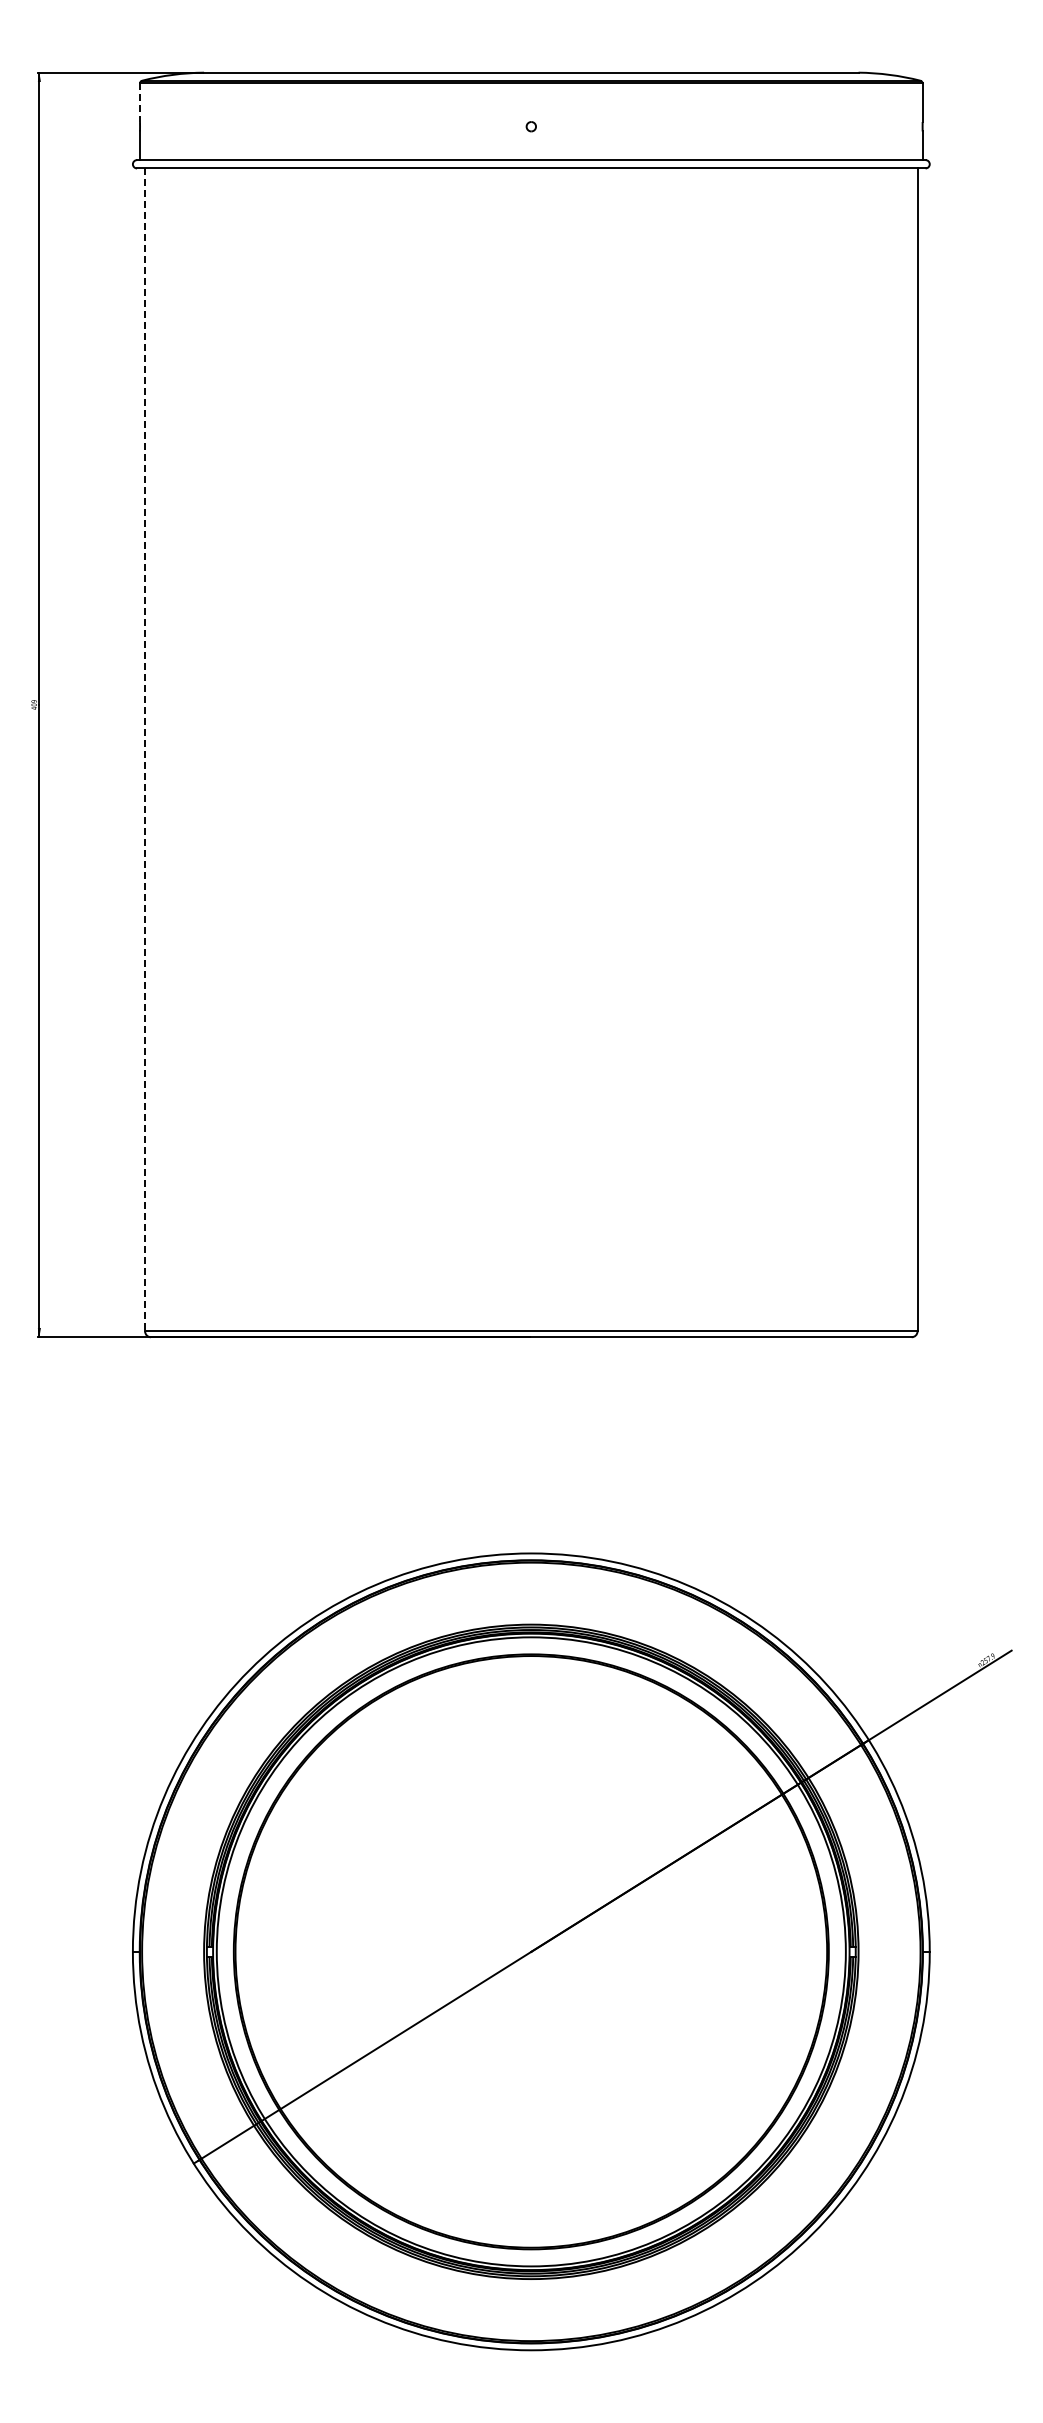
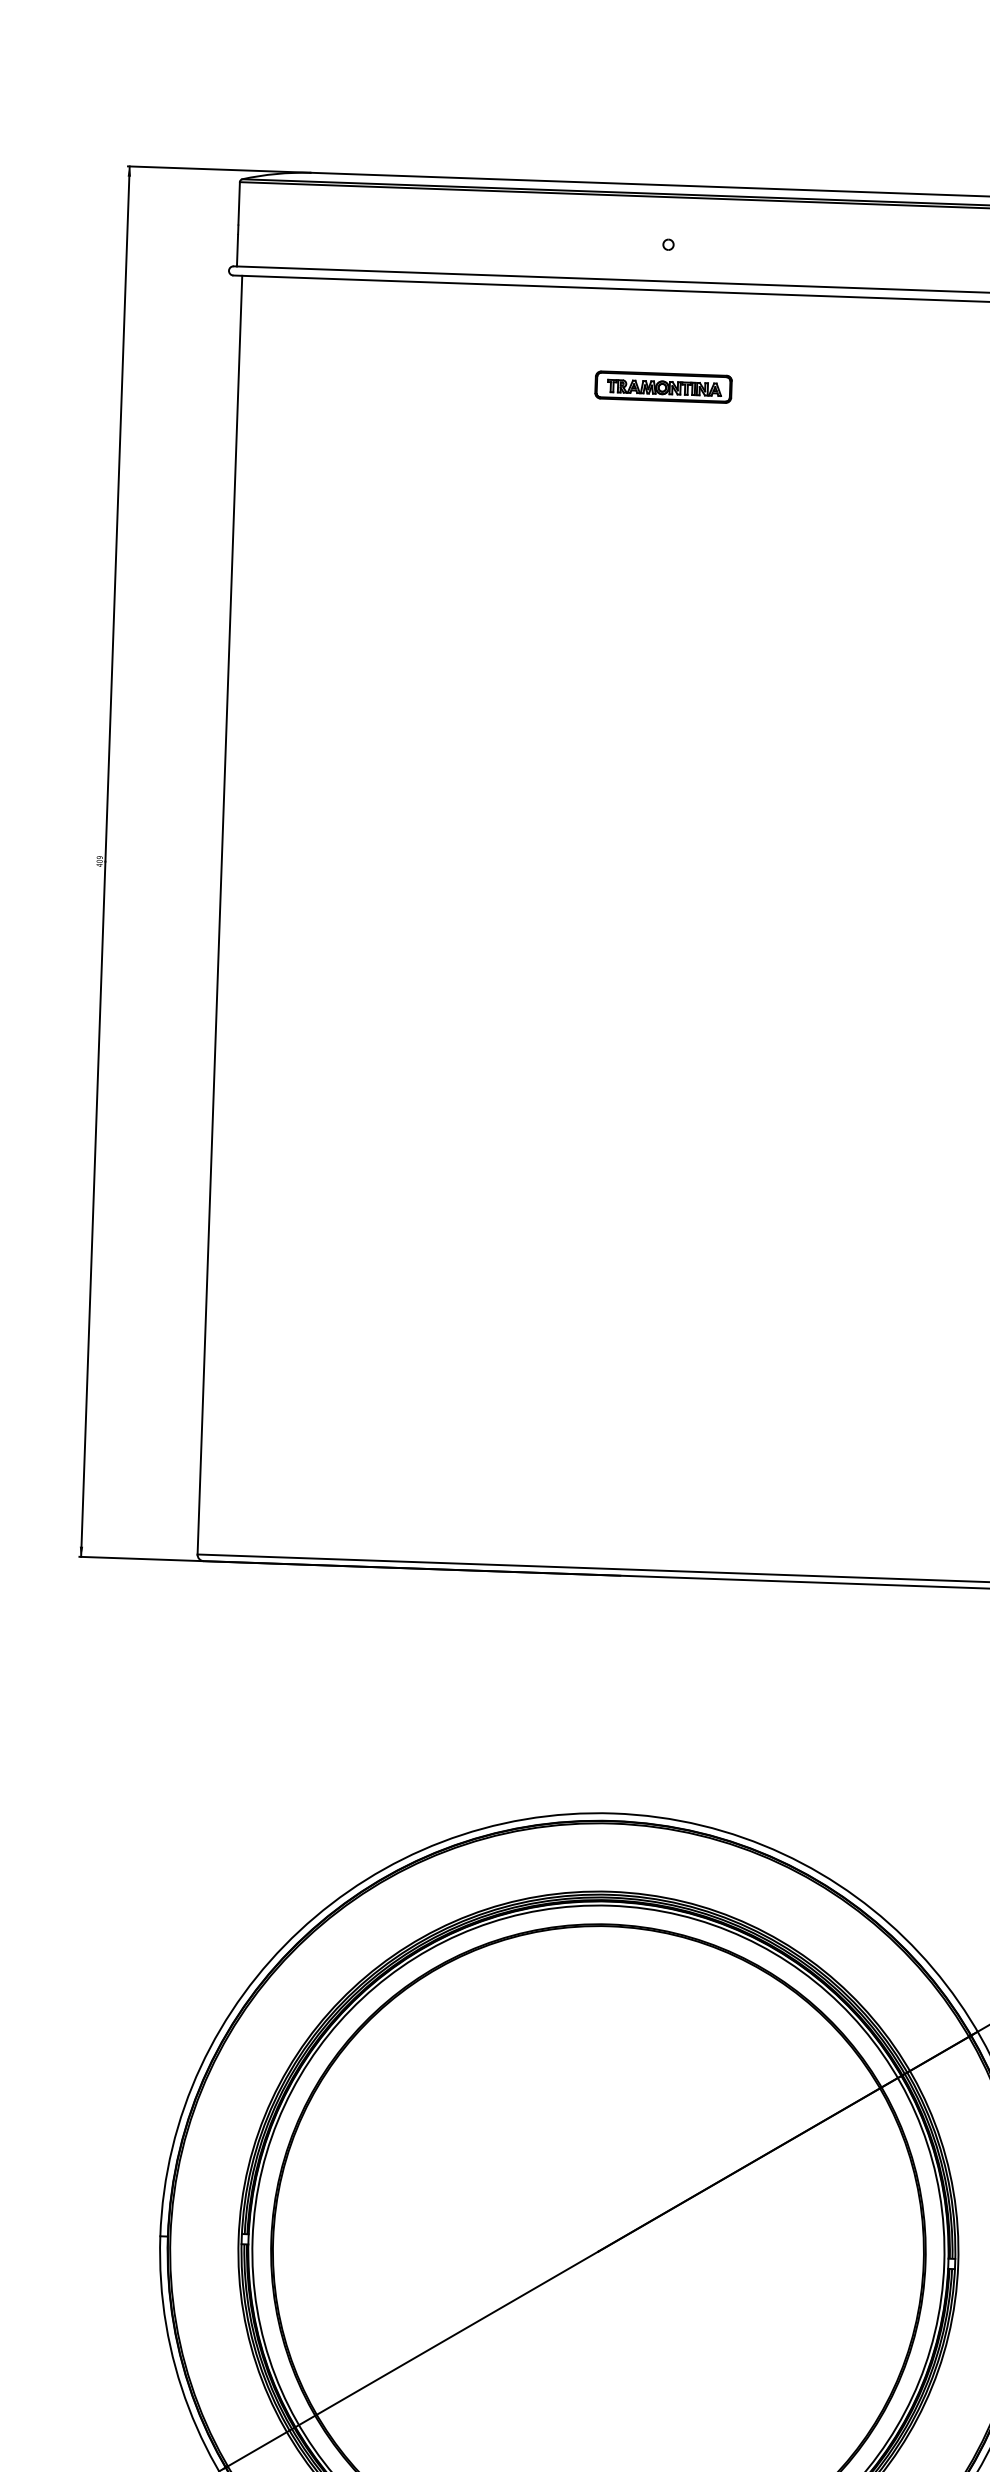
line: (140, 103) -> (239, 204), dashed -> solid
part: (531, 256) -> (663, 387), added
line: (145, 750) -> (220, 915), dashed -> solid

